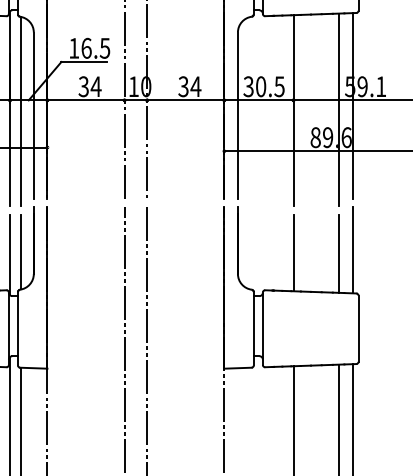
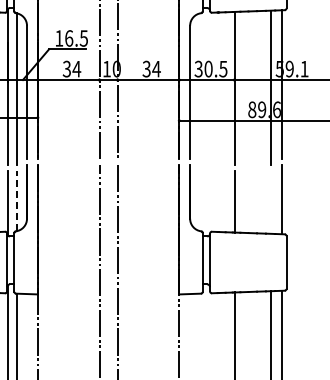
line: (21, 252) -> (17, 201), solid -> dashed
line: (338, 253) -> (270, 202), removed

